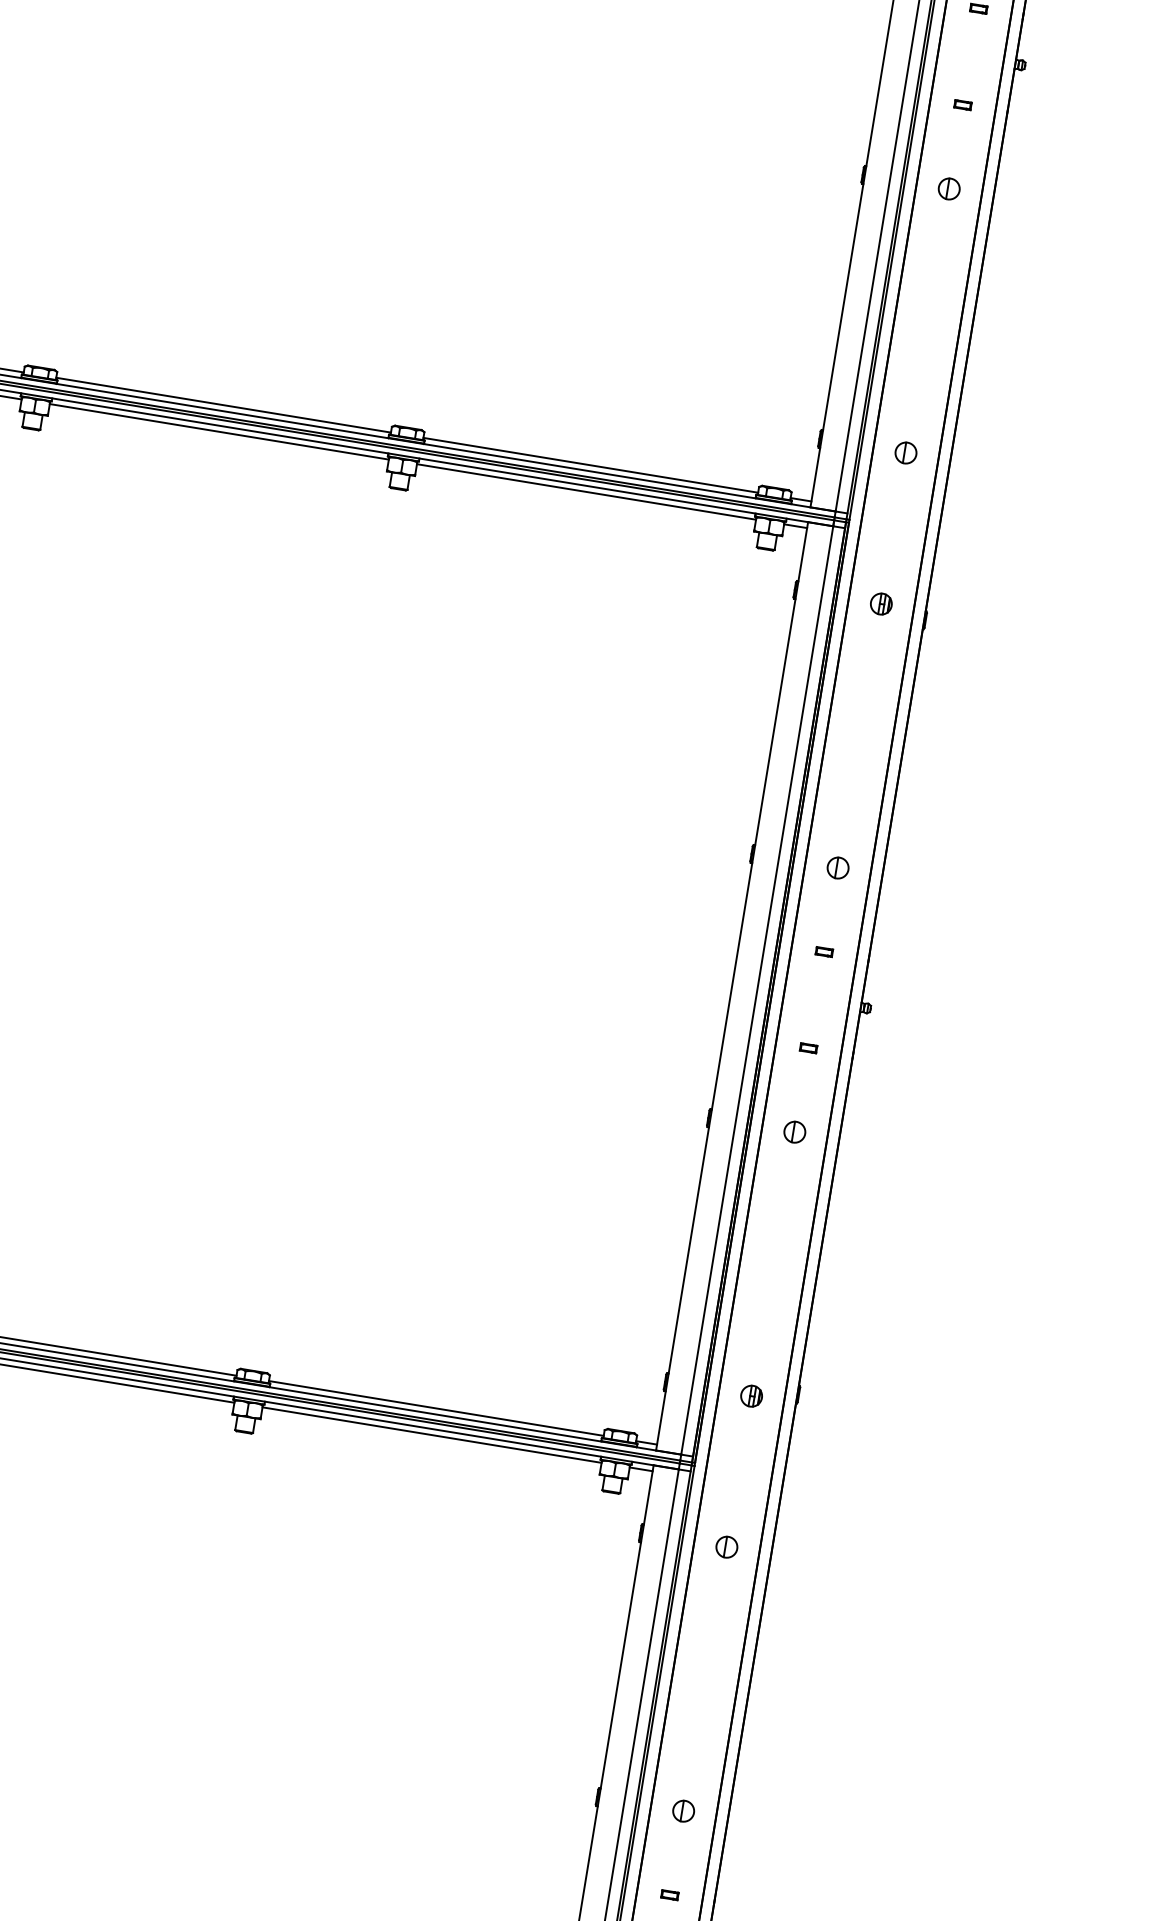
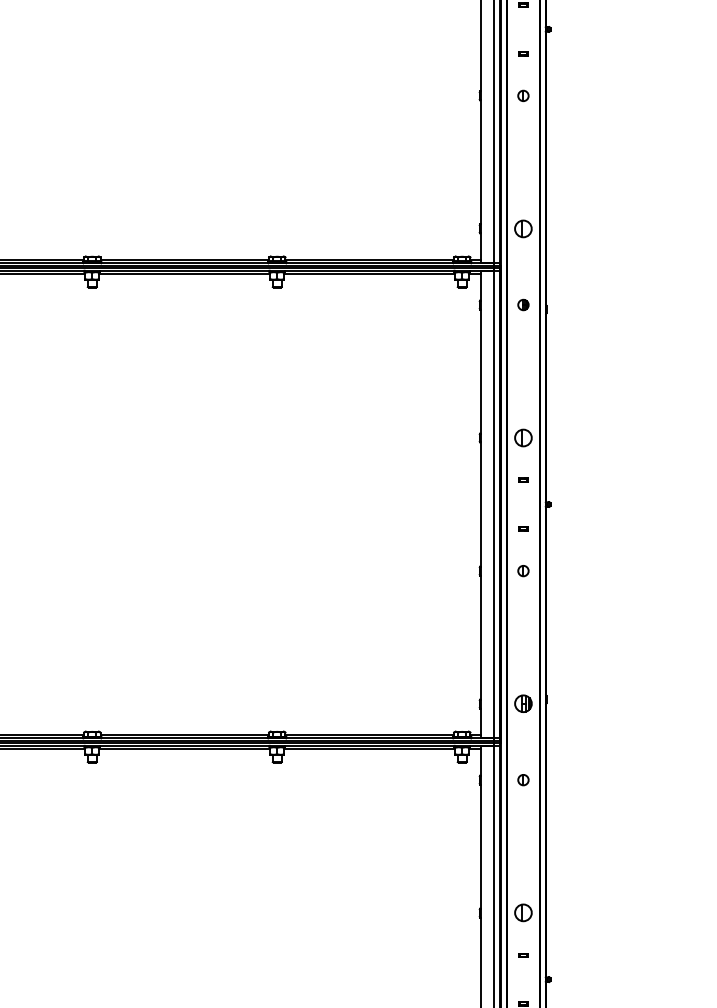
part: (906, 452) -> (523, 228), size x1.6
part: (838, 867) -> (523, 437), size x1.6
part: (751, 1397) -> (523, 704), size x1.6
part: (683, 1812) -> (523, 913), size x1.6

